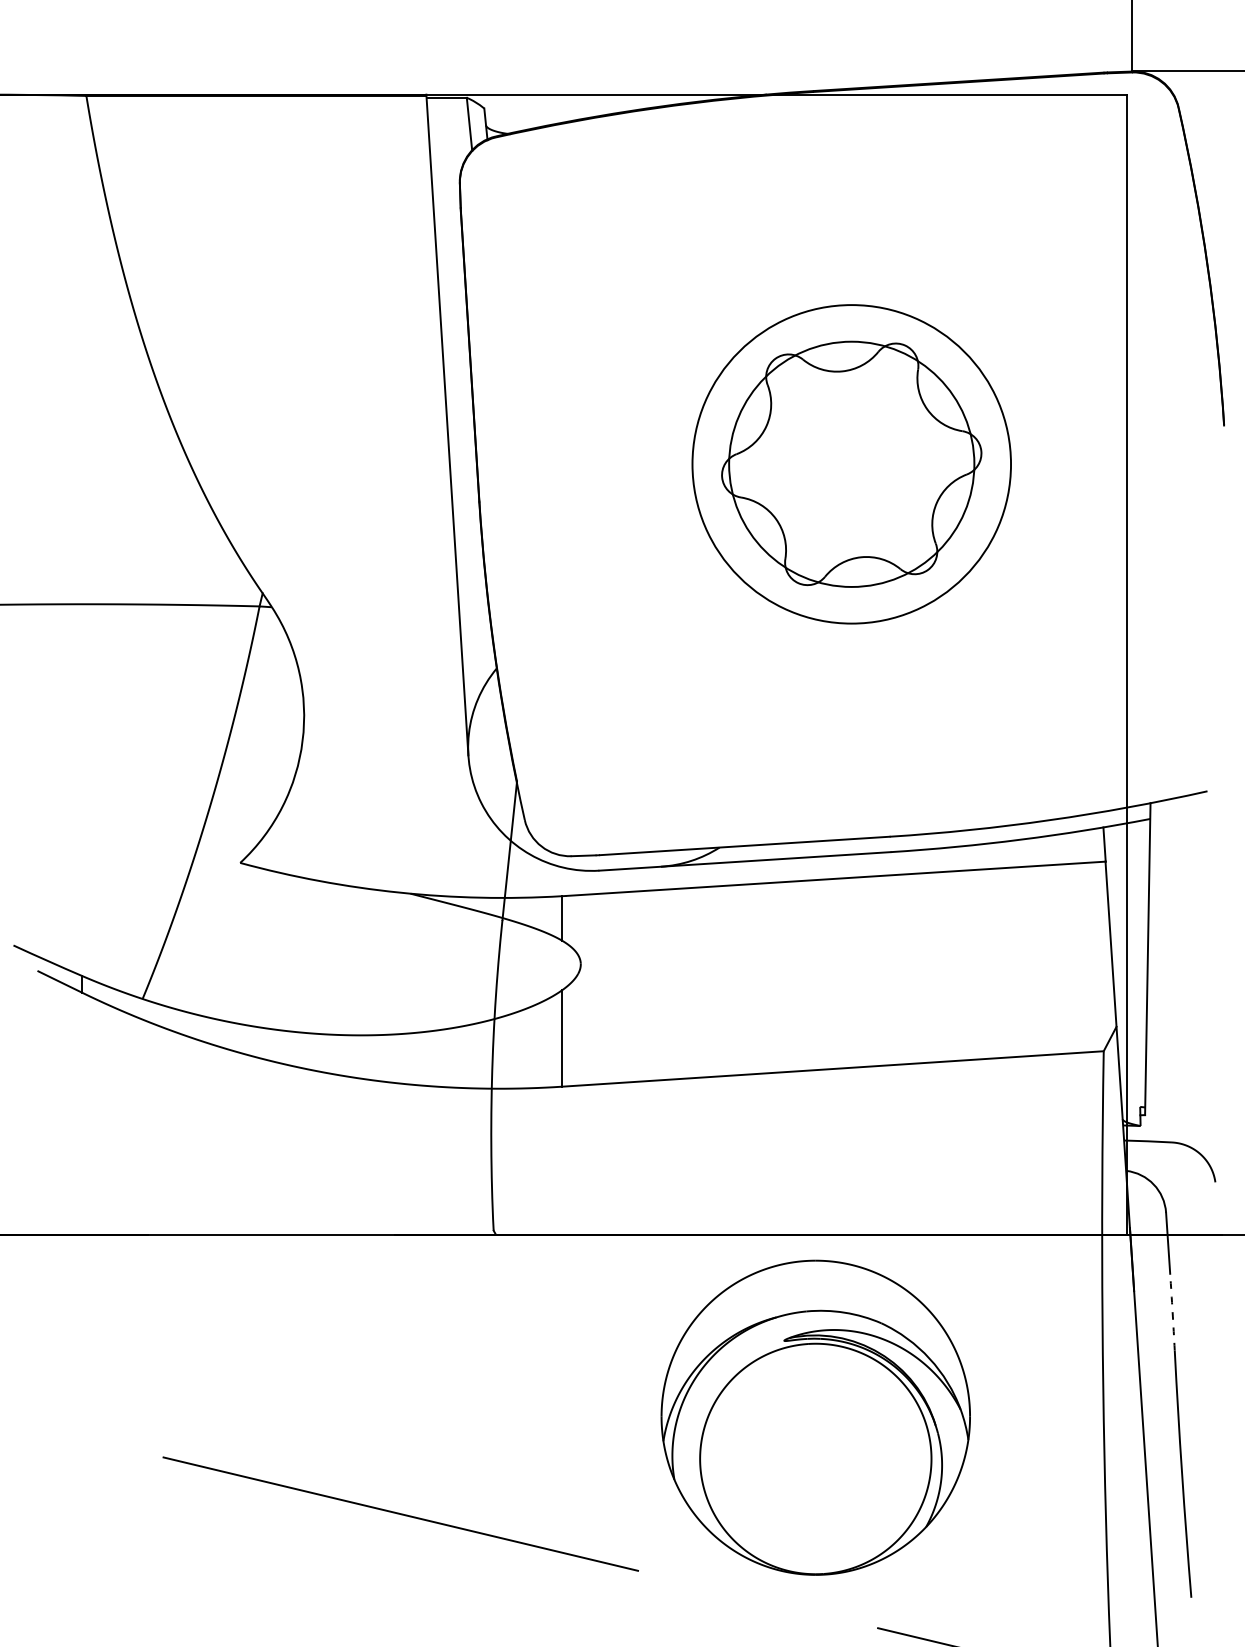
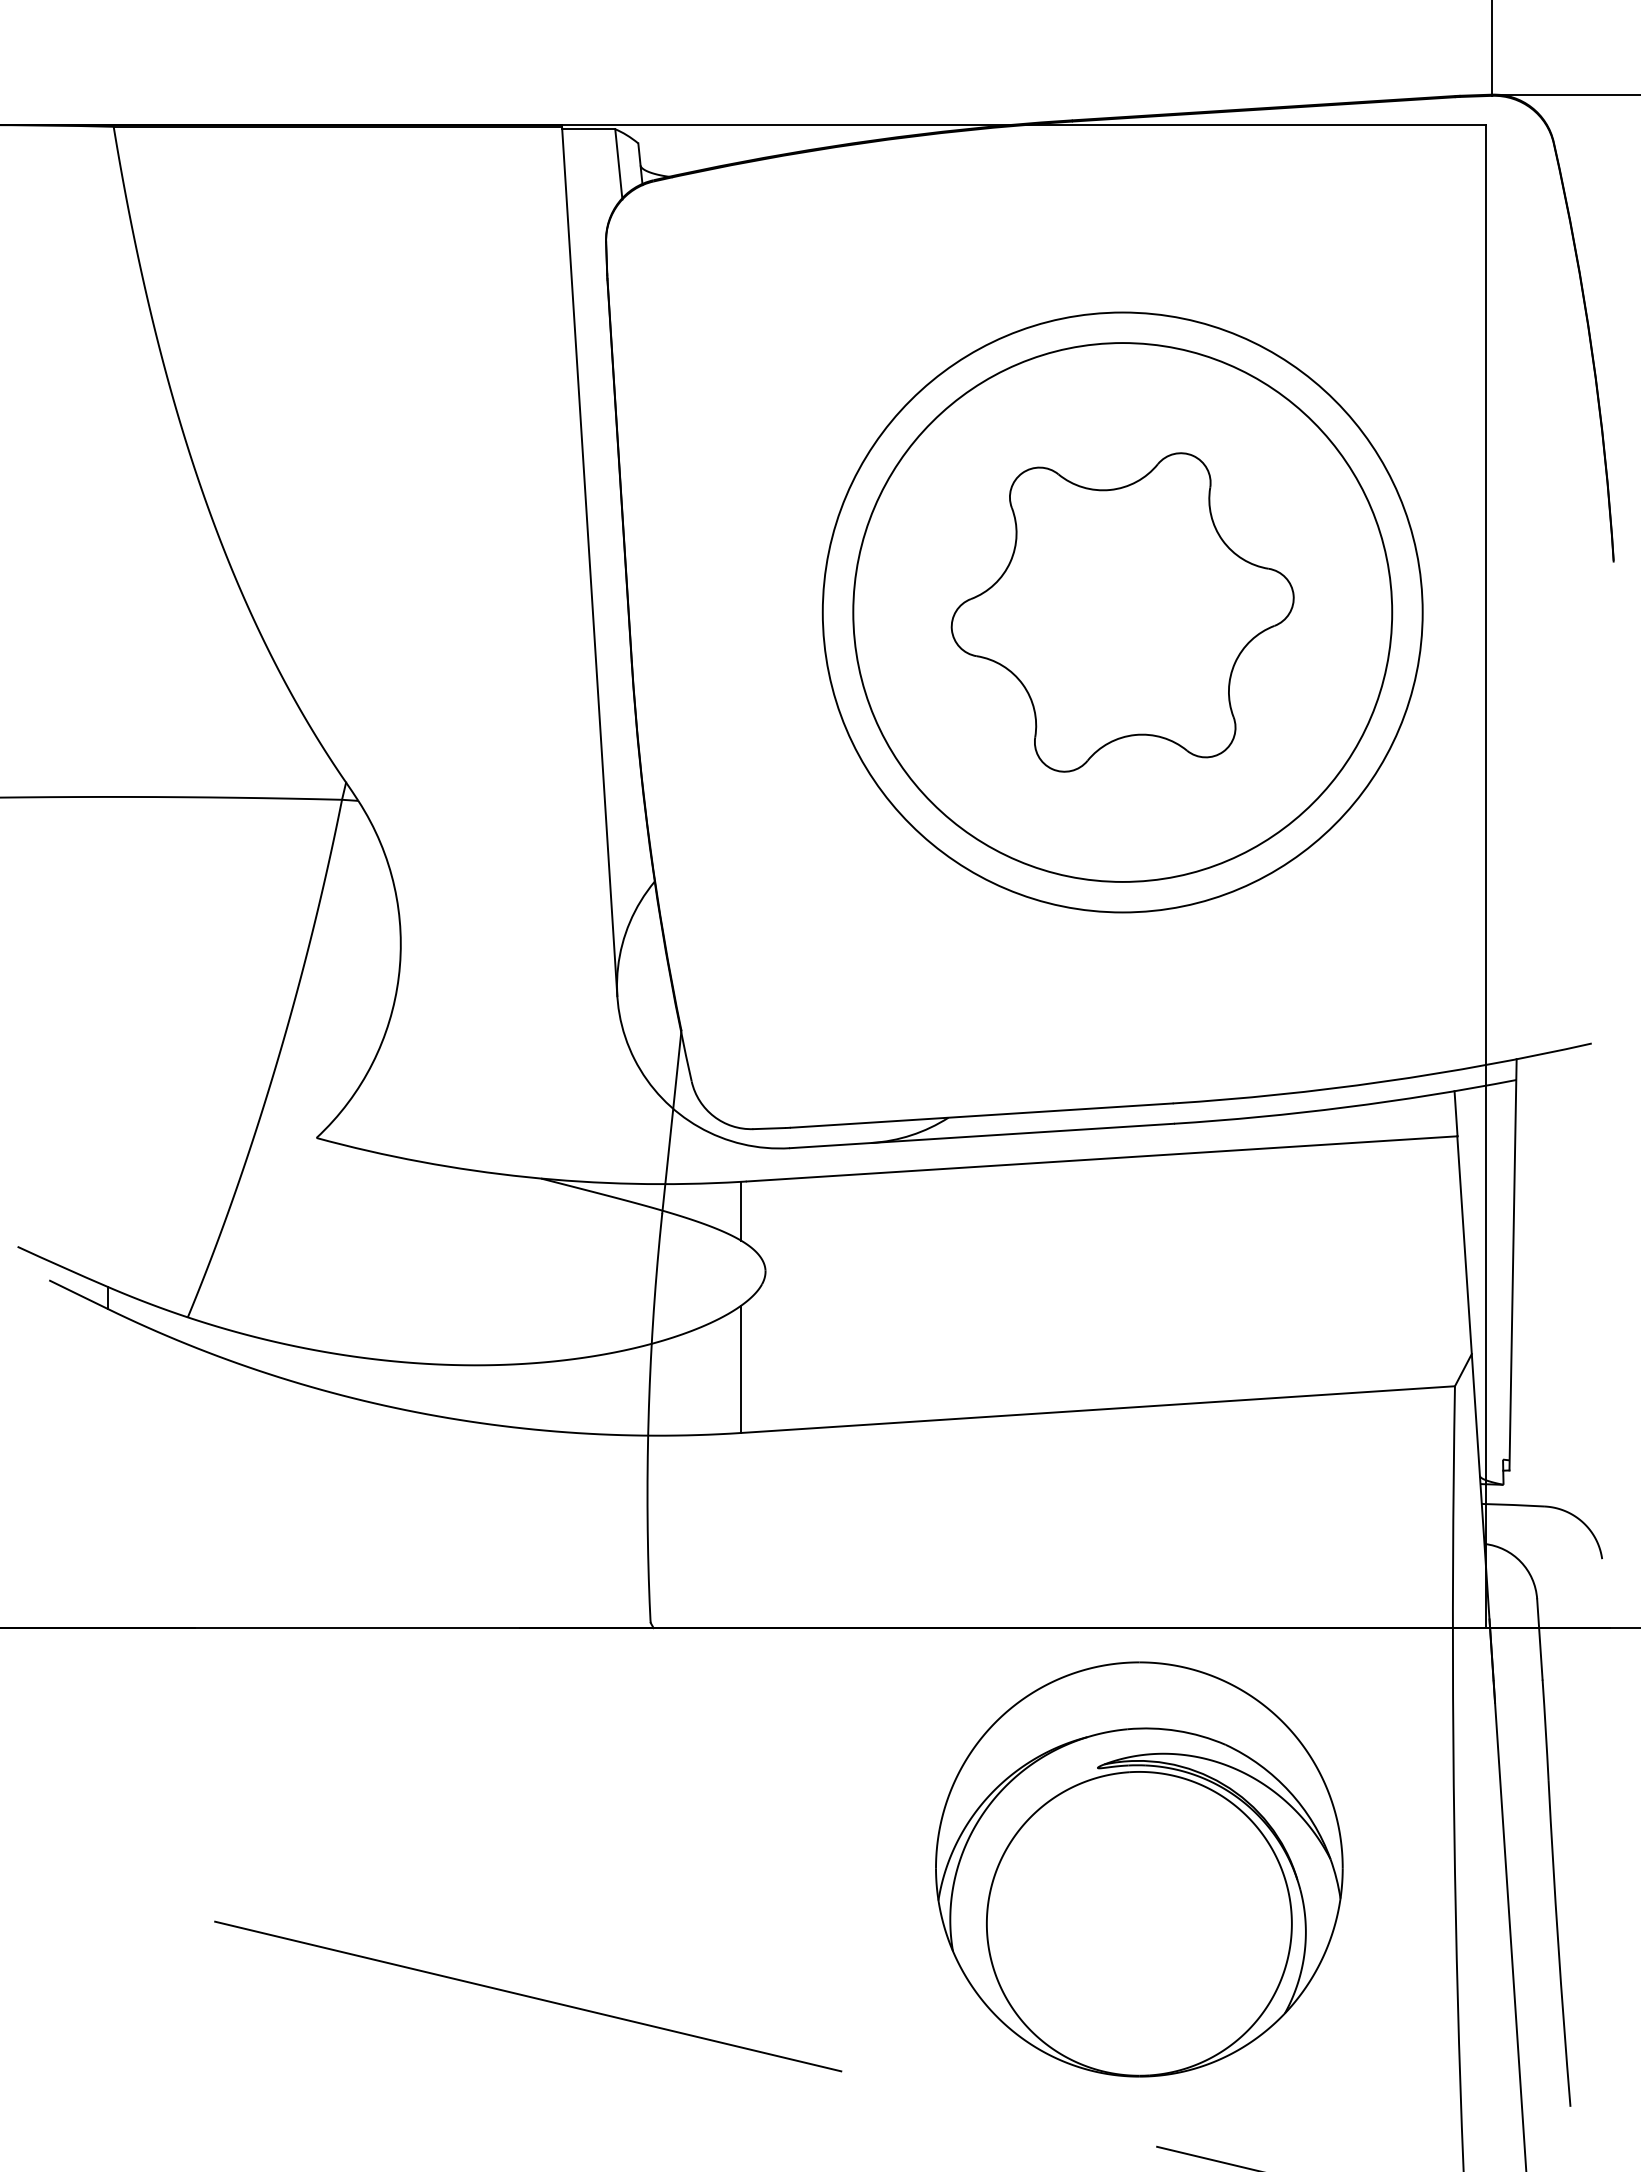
circle: (851, 464) -> (1122, 612), size x1.43
circle: (851, 464) -> (1122, 612), size x1.67
arc: (1172, 1312) -> (1545, 1730), dashed -> solid
part: (815, 1417) -> (1139, 1869), moved

